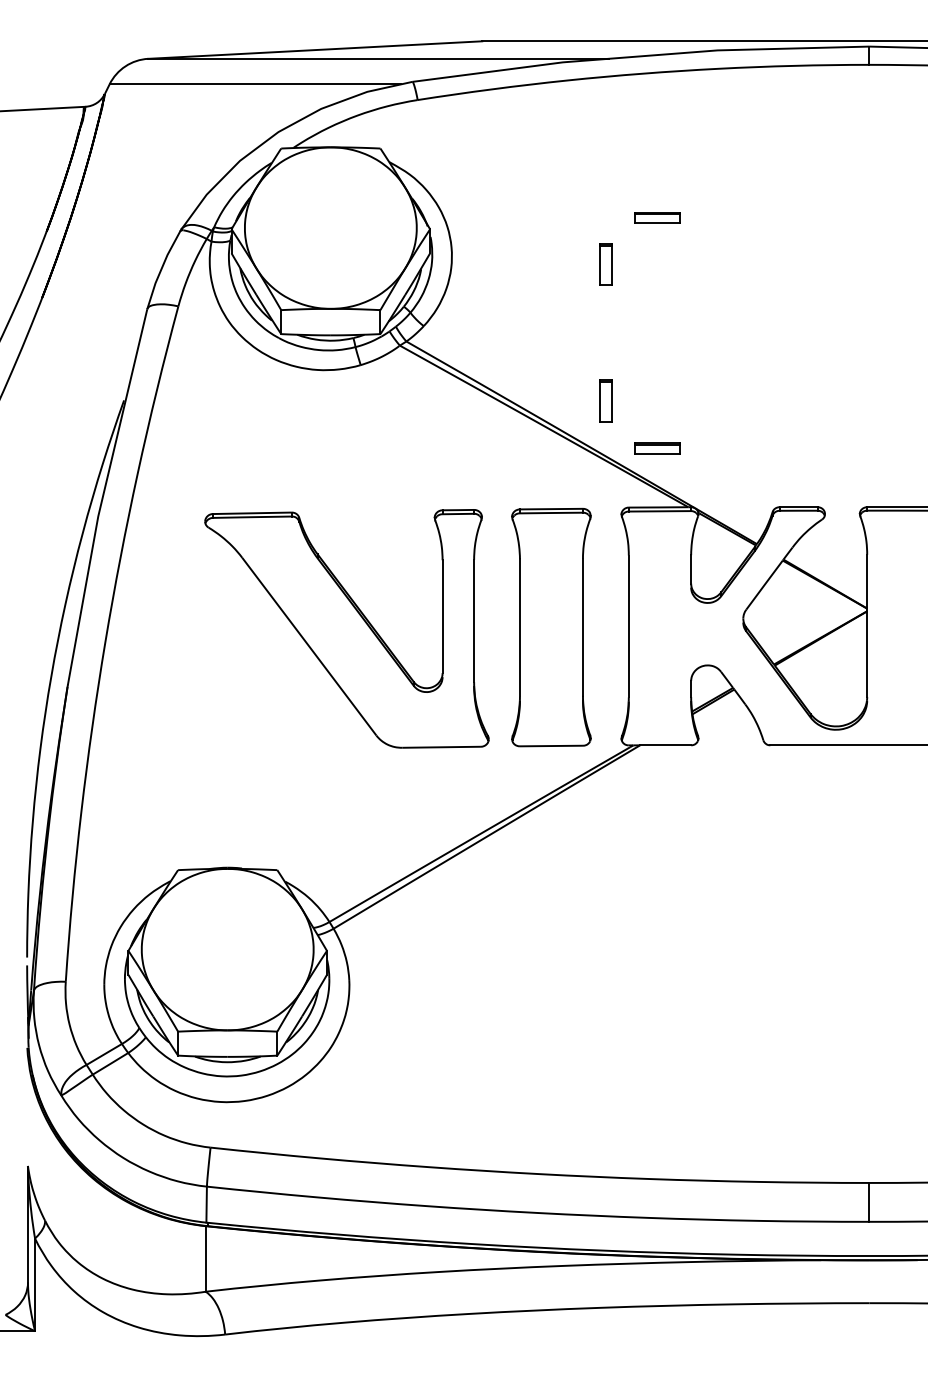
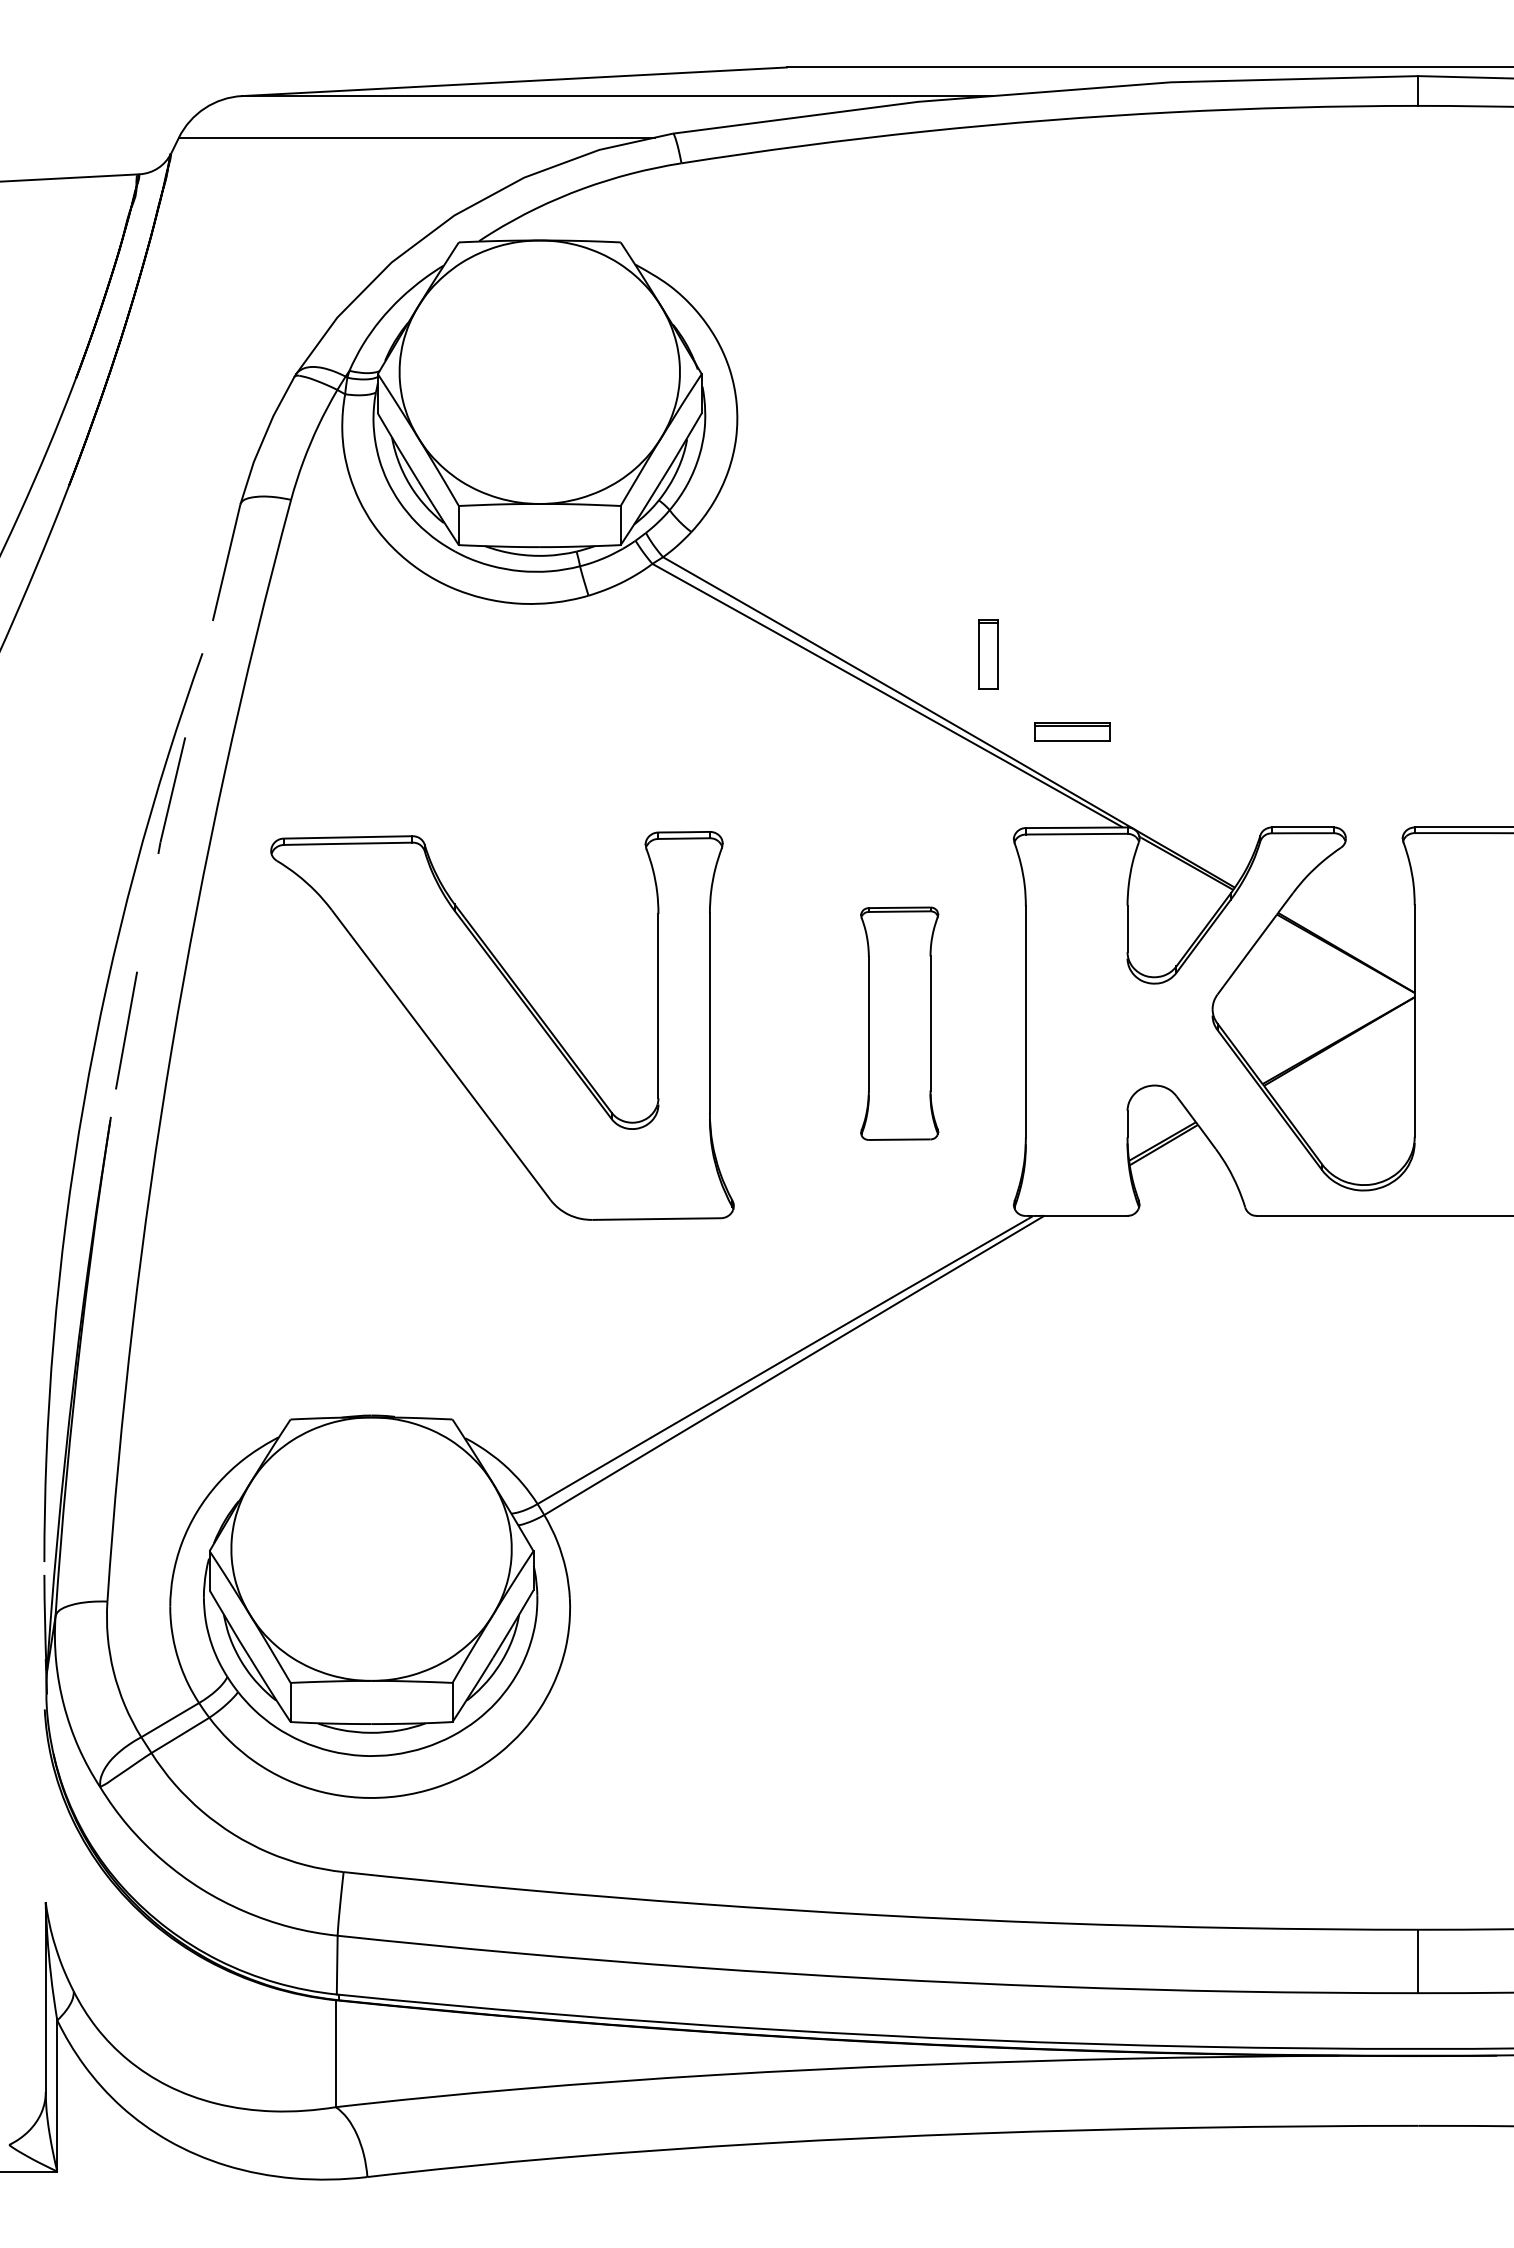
part: (657, 217) -> (1072, 354), removed
part: (605, 264) -> (987, 431), removed
line: (102, 496) -> (167, 809), solid -> dashed
part: (551, 627) -> (899, 1023), size x0.6
part: (346, 628) -> (501, 1025), moved

